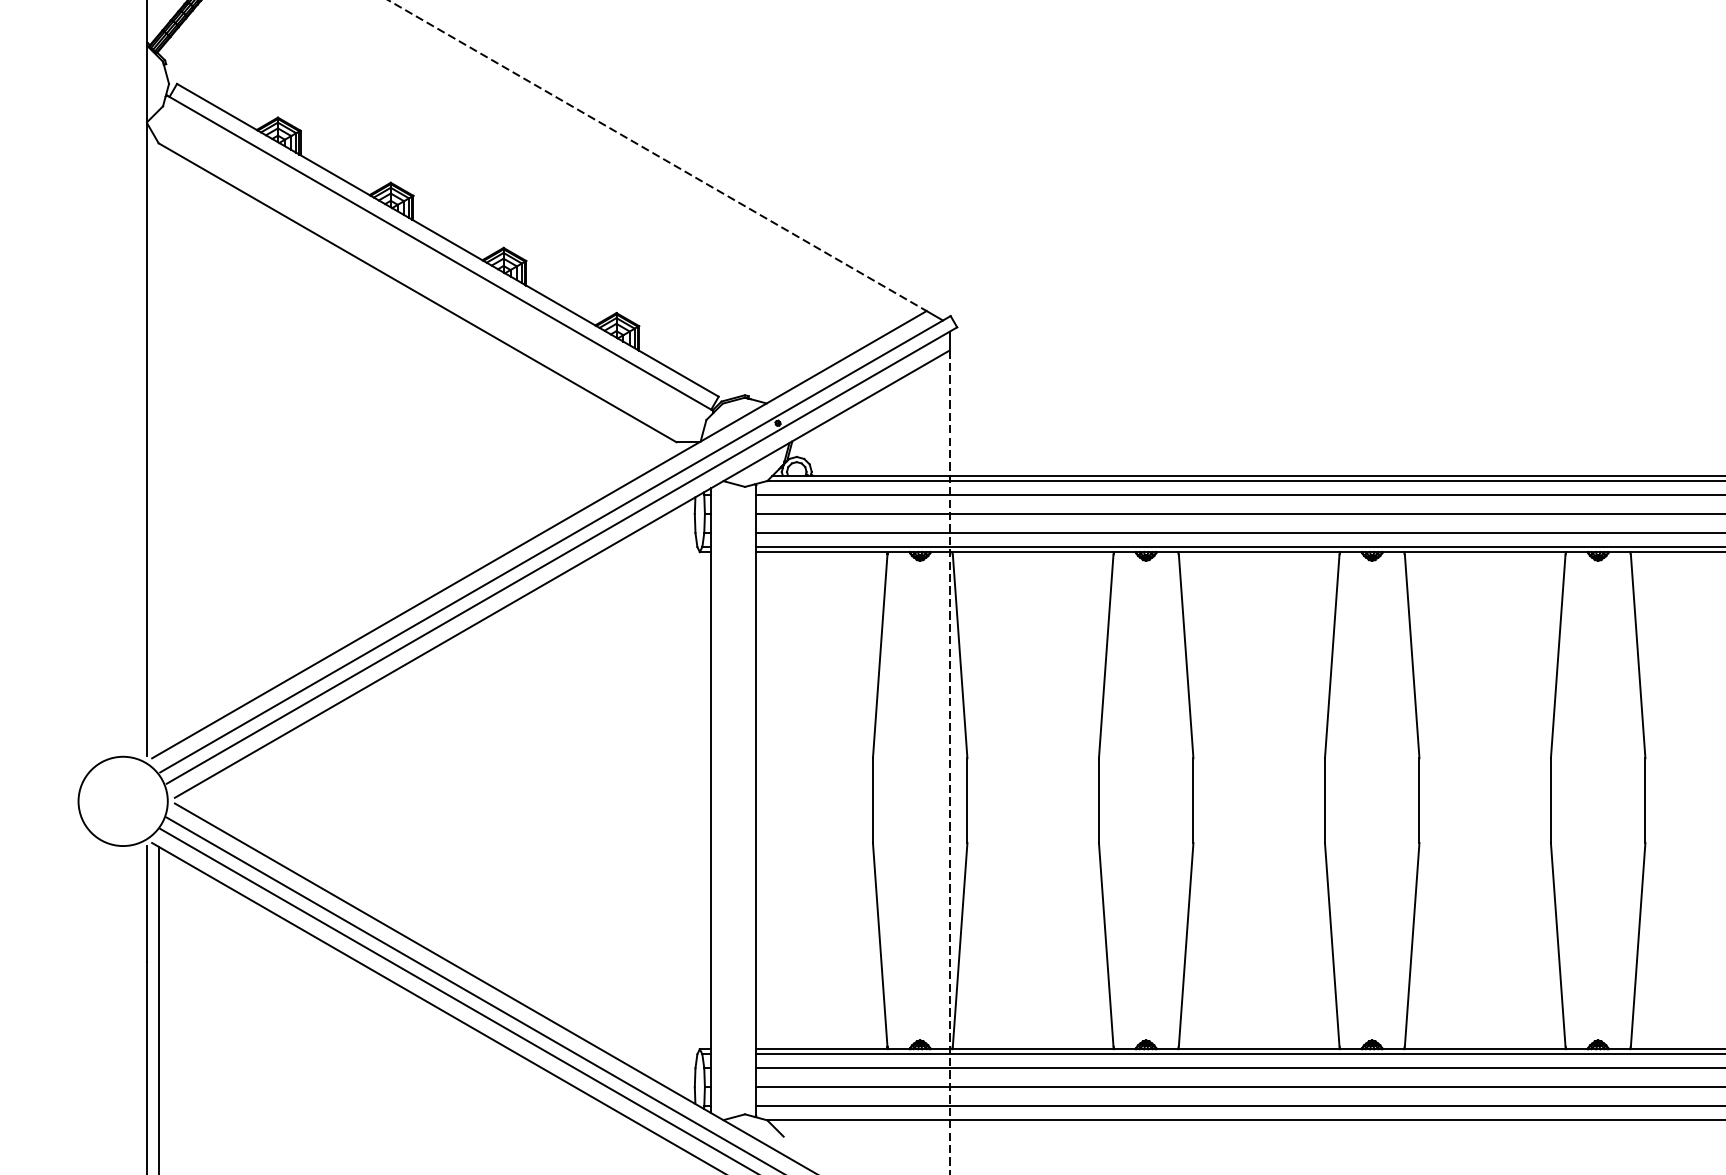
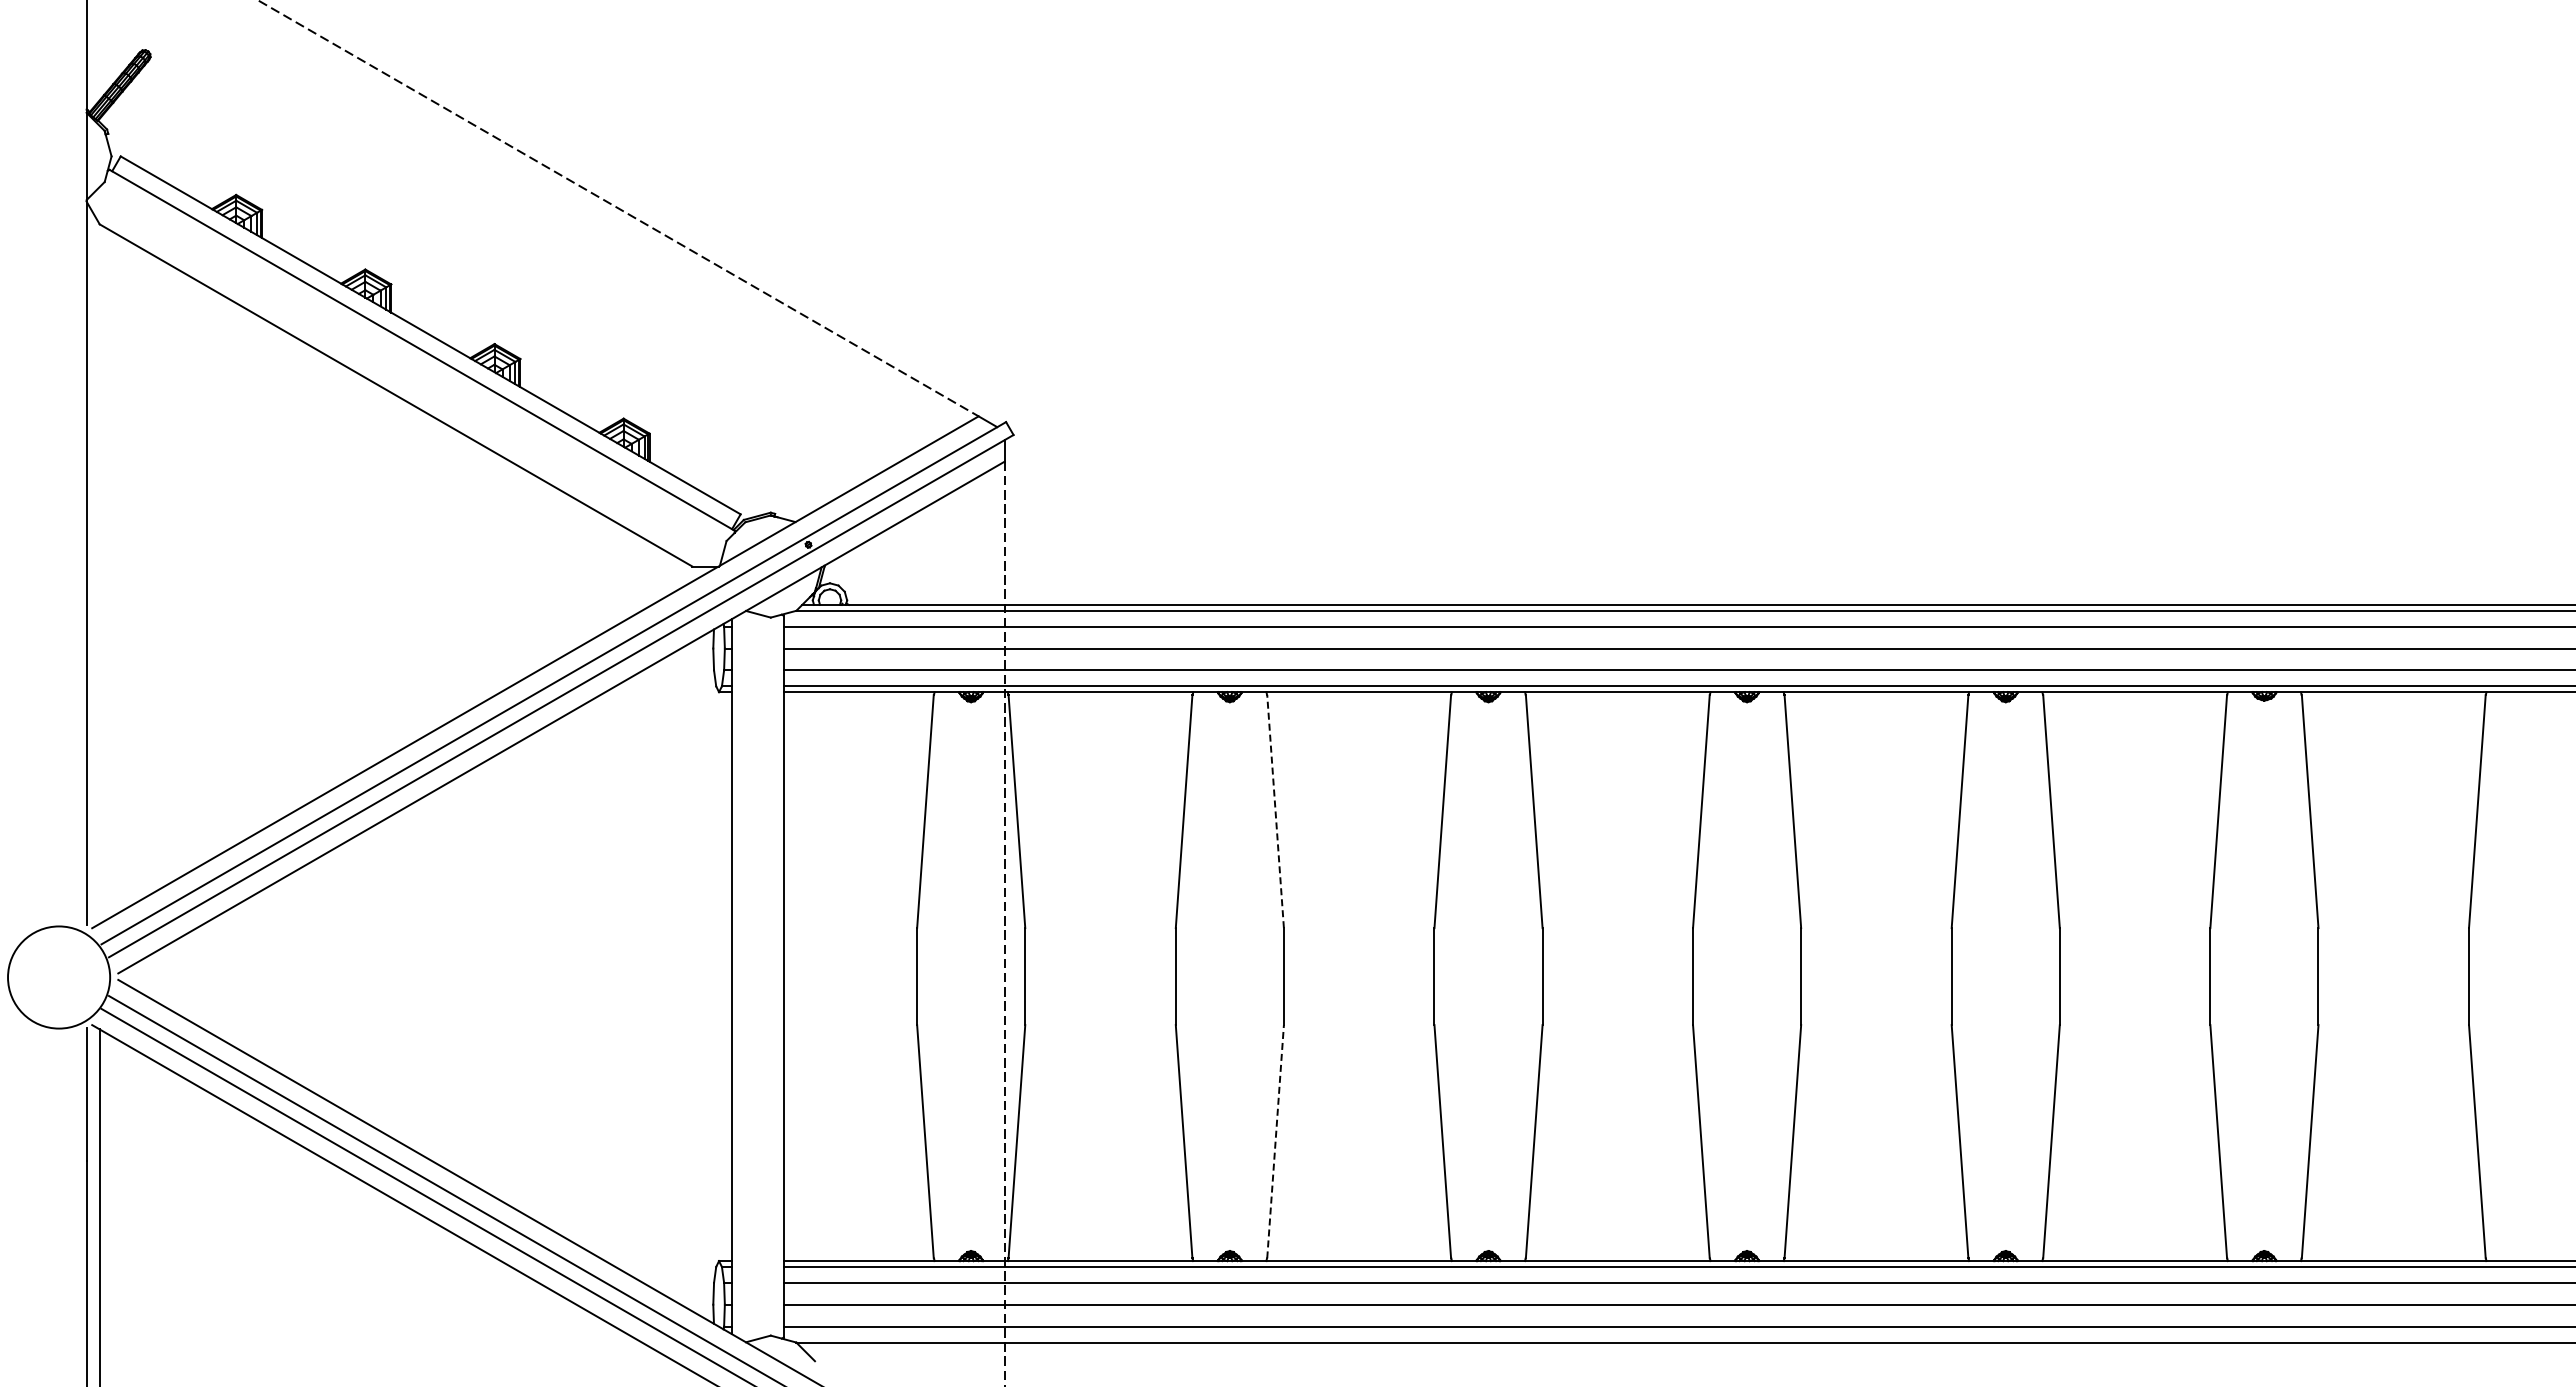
line: (1186, 656) -> (1275, 811), solid -> dashed
line: (1186, 944) -> (1275, 1141), solid -> dashed

